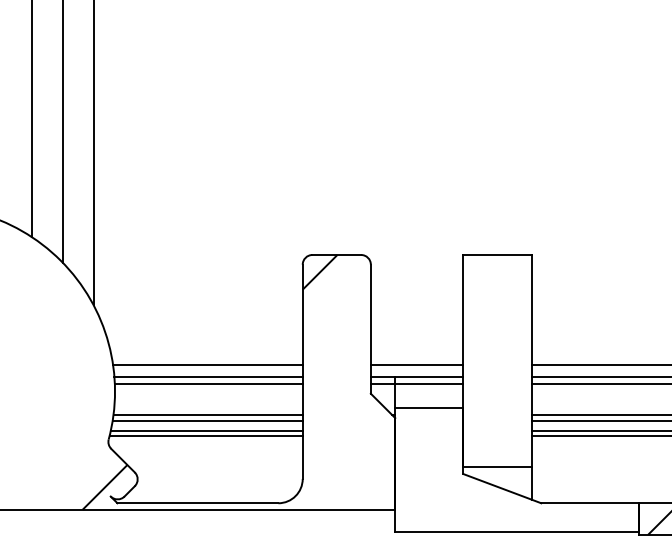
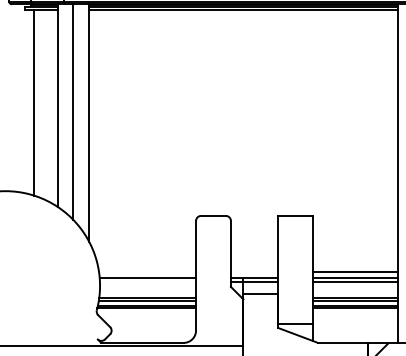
line: (207, 363) -> (147, 271), removed
line: (416, 363) -> (254, 271), removed
hatch: (209, 381) -> (148, 280), removed
line: (207, 383) -> (147, 281), removed

